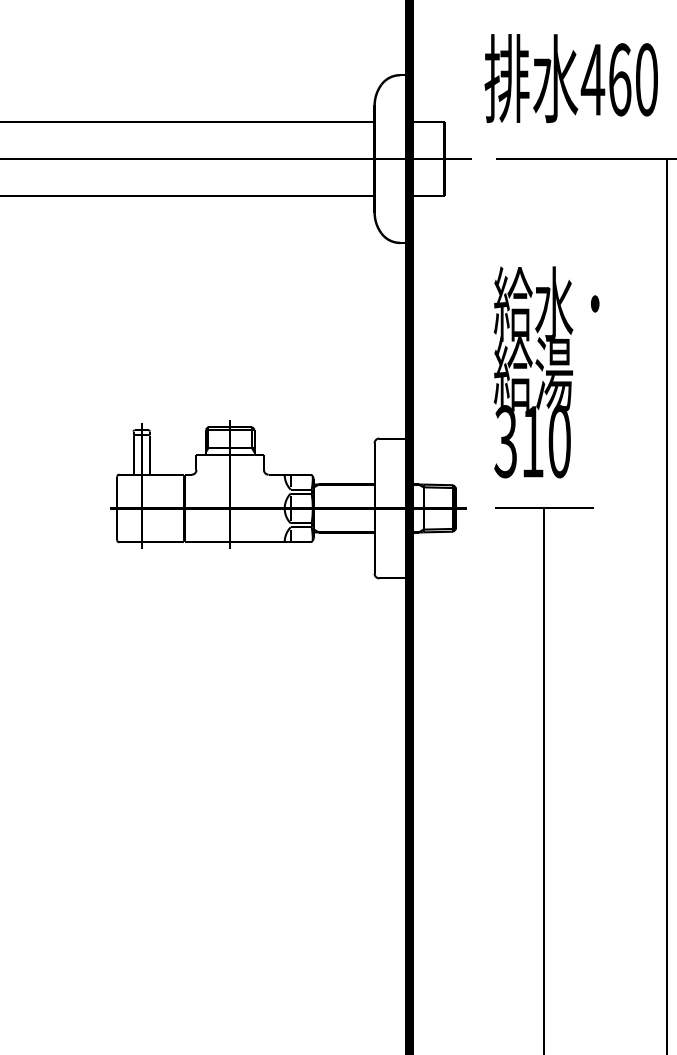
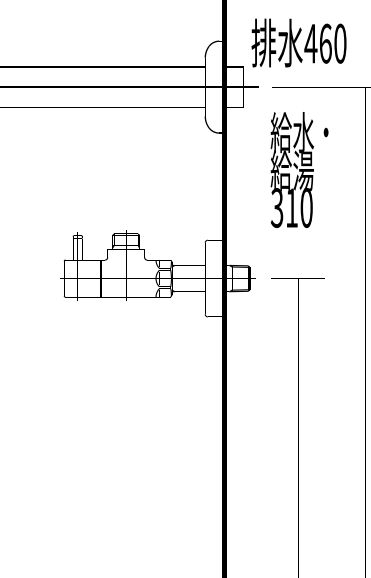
text: (570, 77) -> (298, 42), moved
text: (546, 371) -> (299, 169), moved

